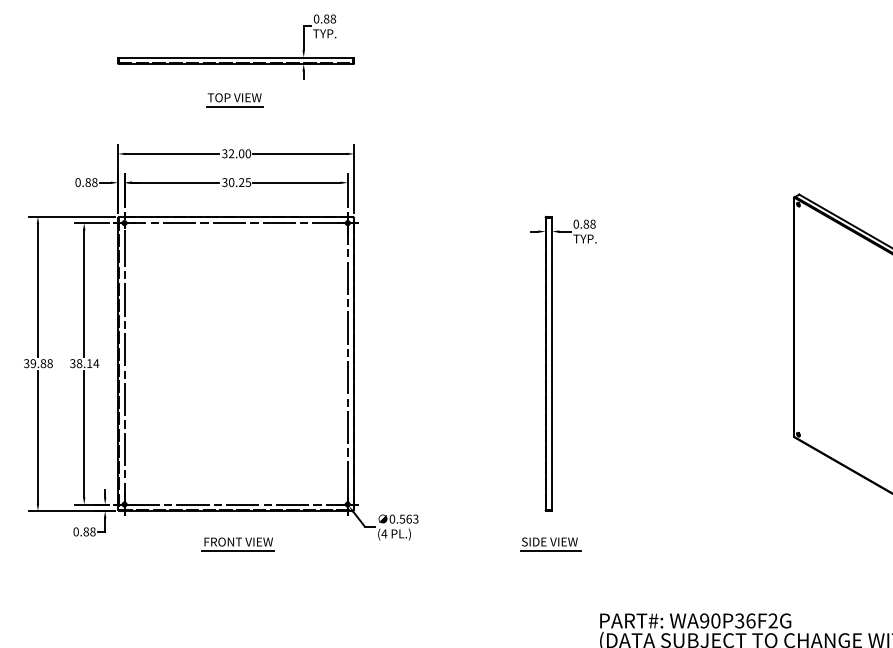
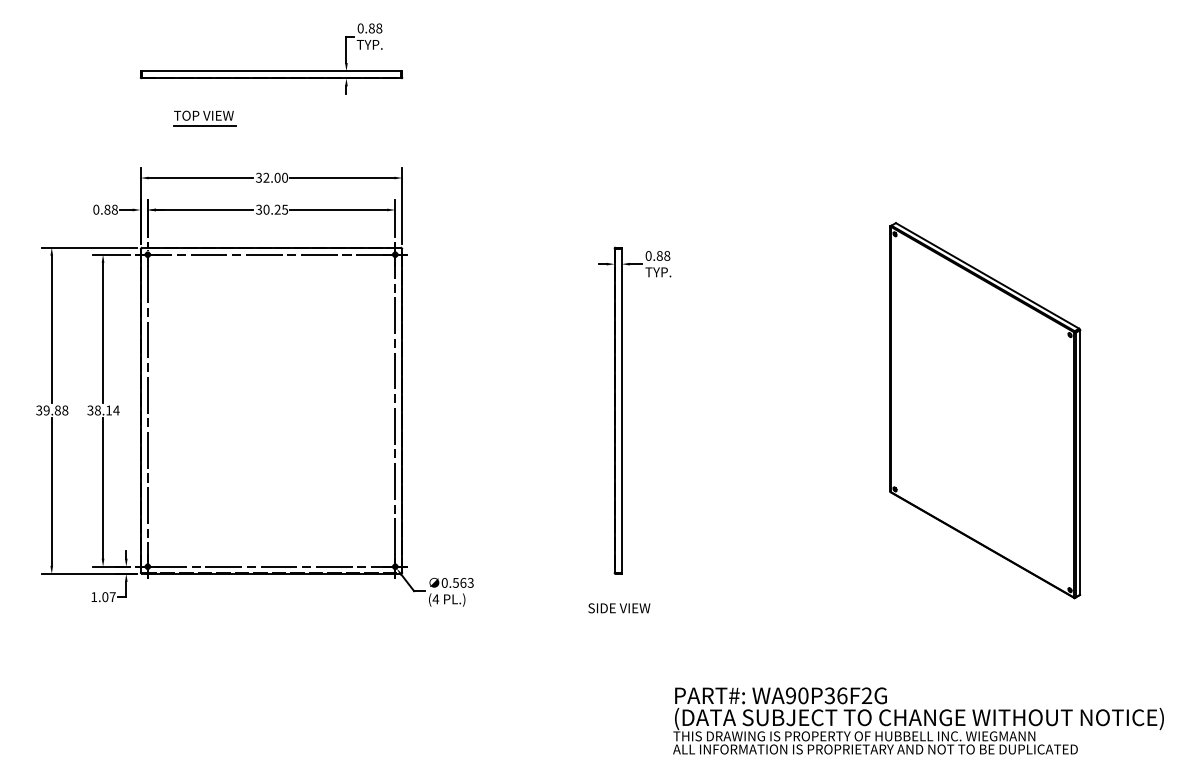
part: (235, 100) -> (204, 118), moved
text: (84, 532) -> (103, 597), 0.88 -> 1.07
part: (237, 543) -> (273, 610), removed
line: (550, 551) -> (620, 618), removed

